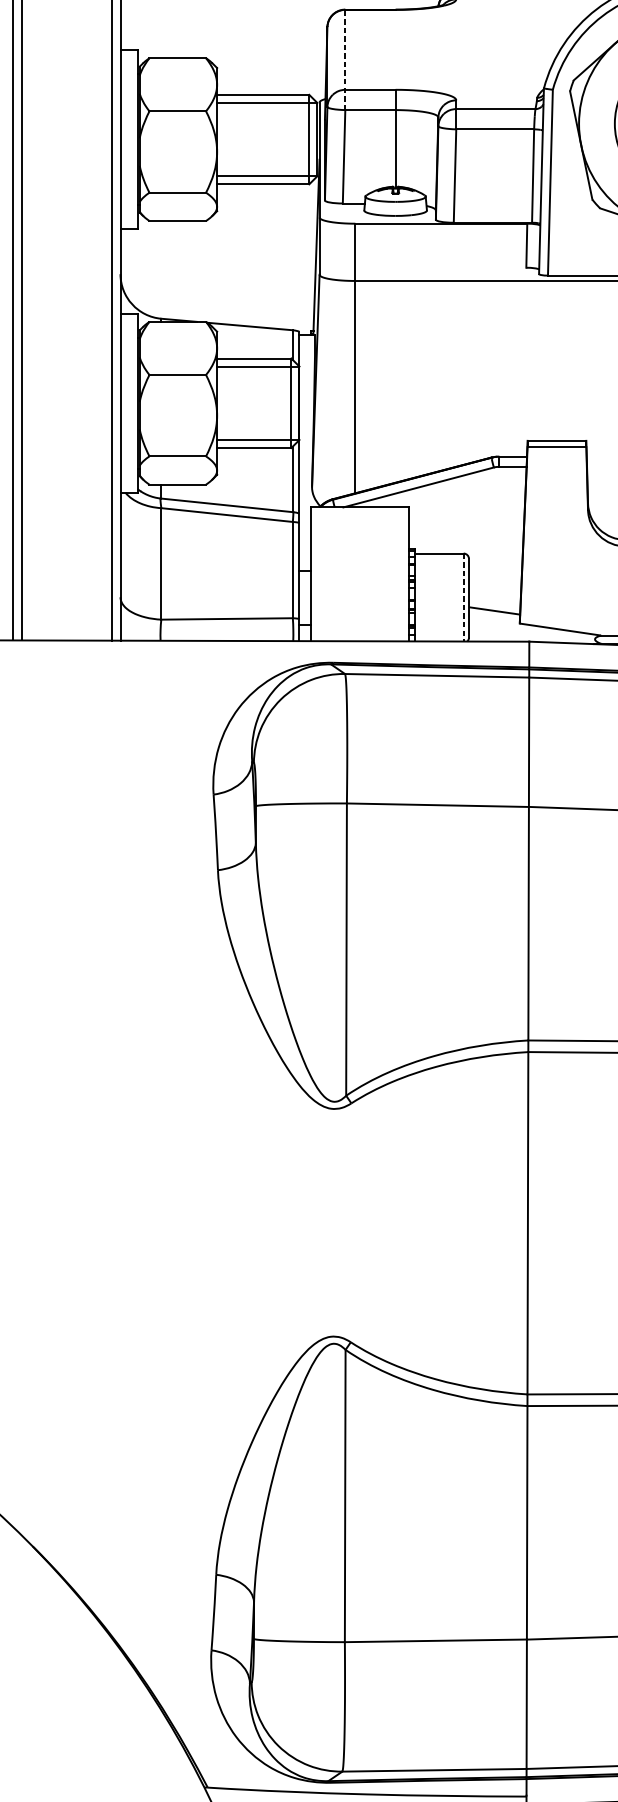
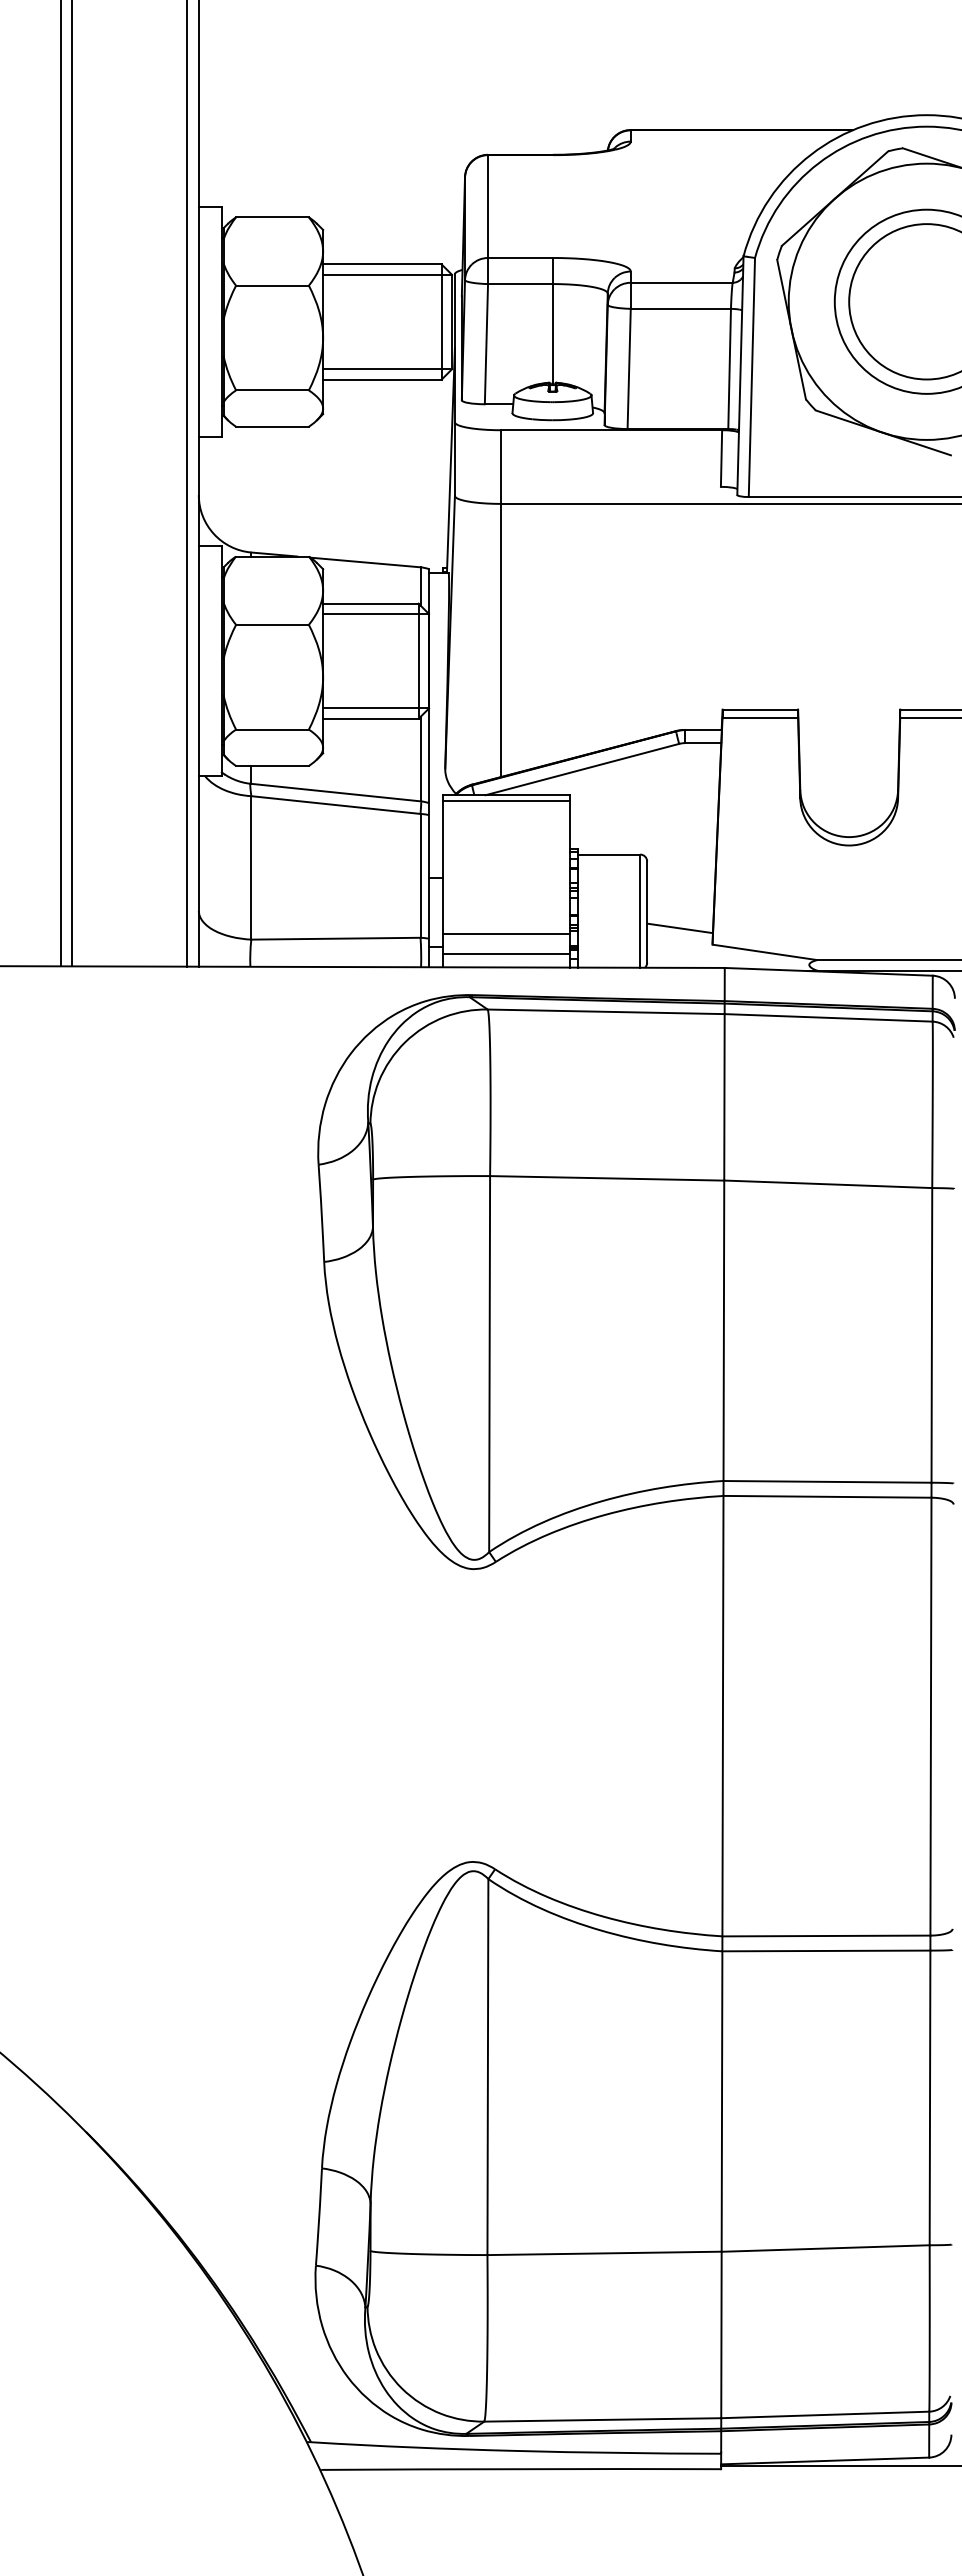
line: (345, 59) -> (488, 219), dashed -> solid
line: (359, 512) -> (506, 801), added
line: (463, 597) -> (640, 911), dashed -> solid
line: (359, 615) -> (506, 934), added
line: (359, 630) -> (506, 953), added

